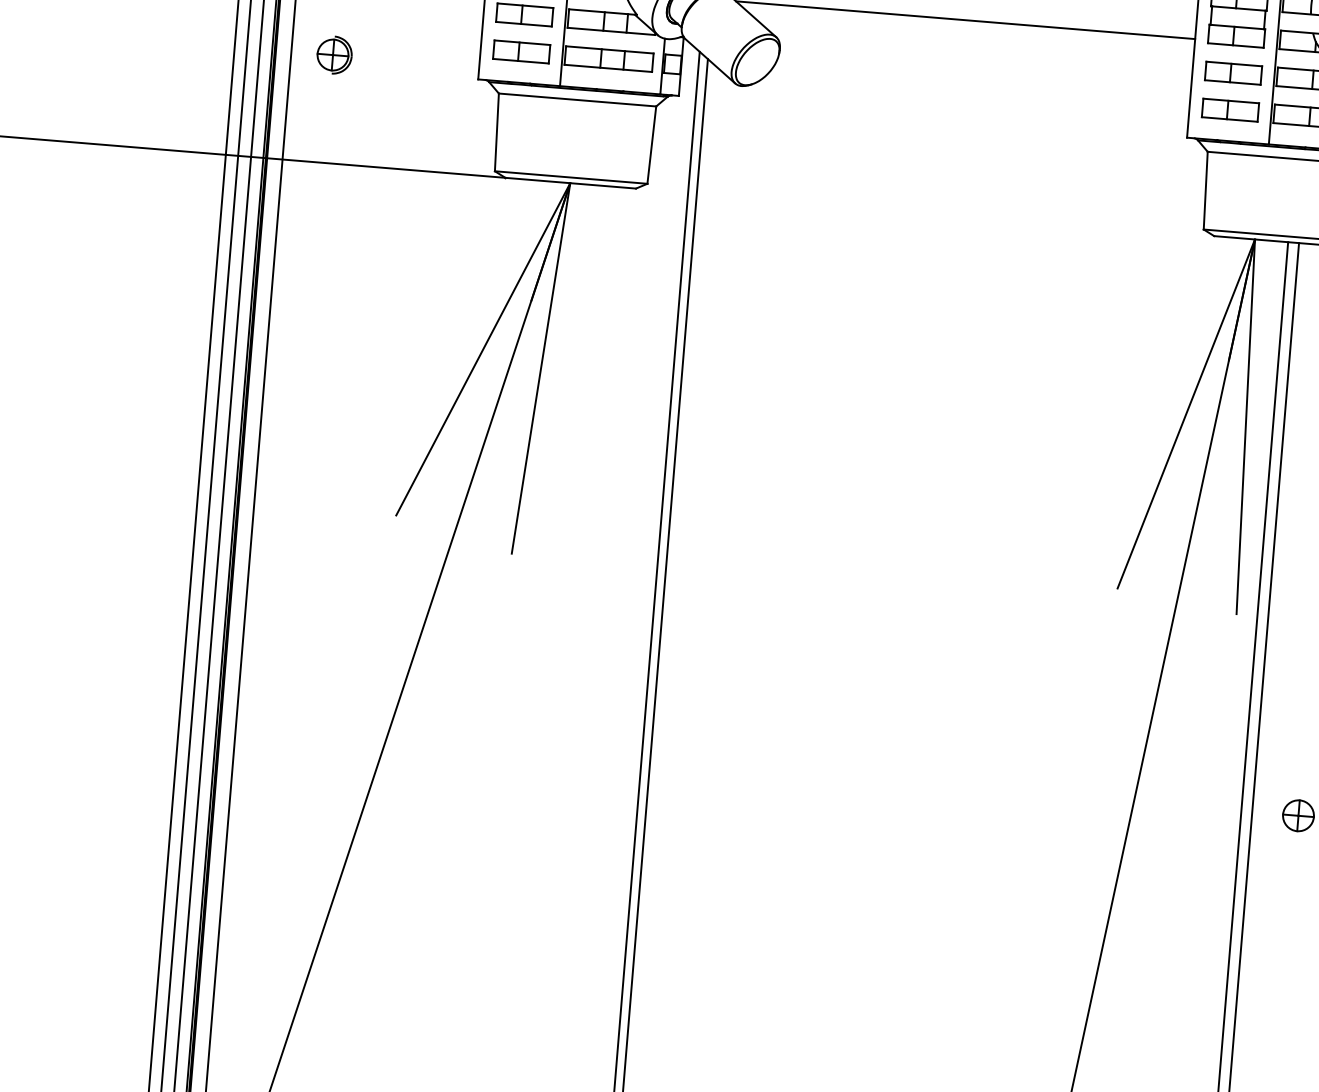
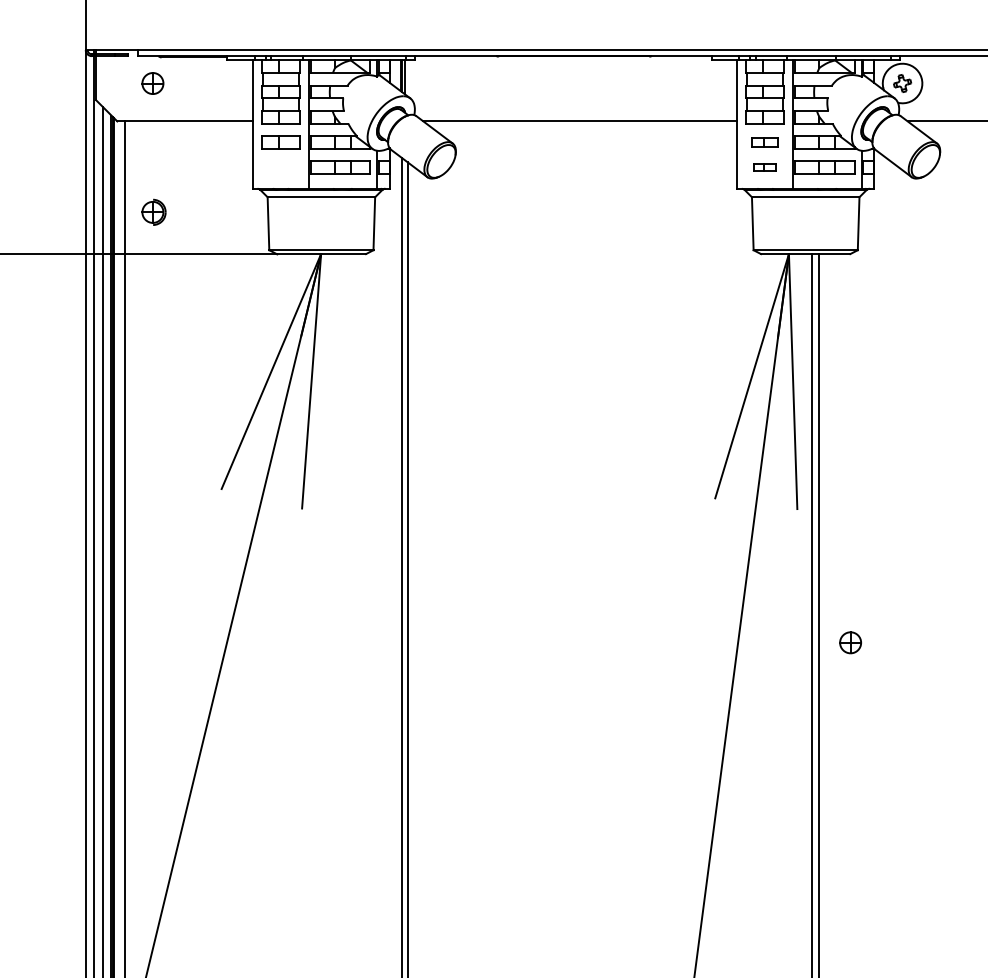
part: (521, 51) -> (280, 167), removed
part: (333, 53) -> (153, 211), moved
part: (1232, 73) -> (764, 142), size x0.7
part: (1229, 109) -> (764, 167), size x0.6

